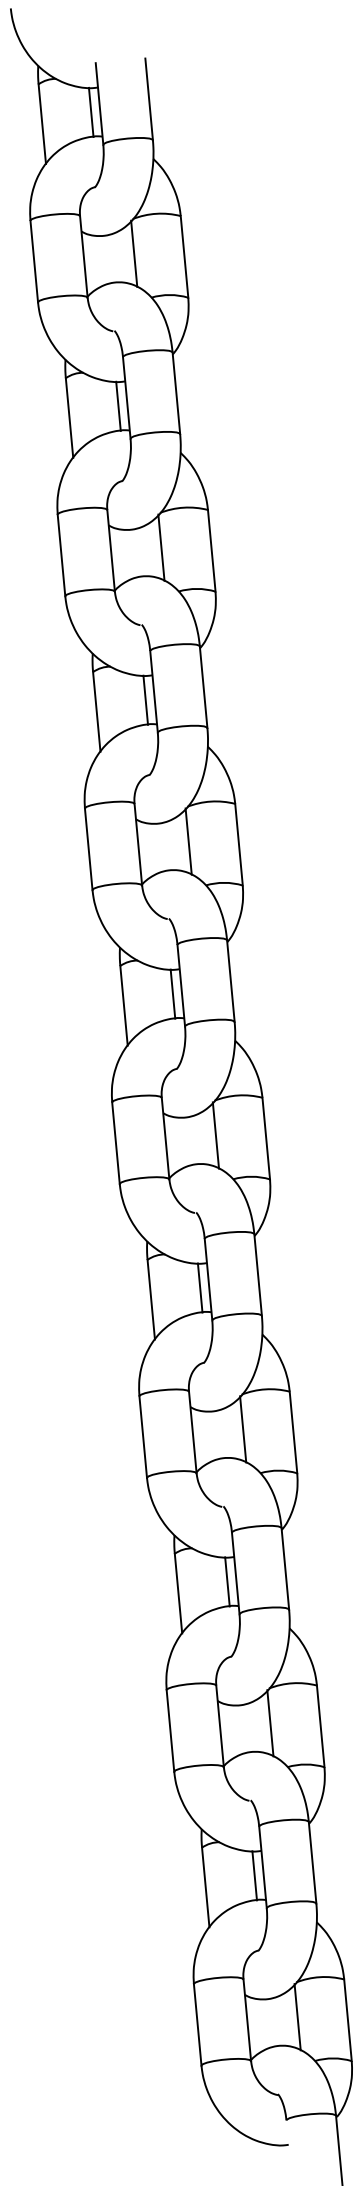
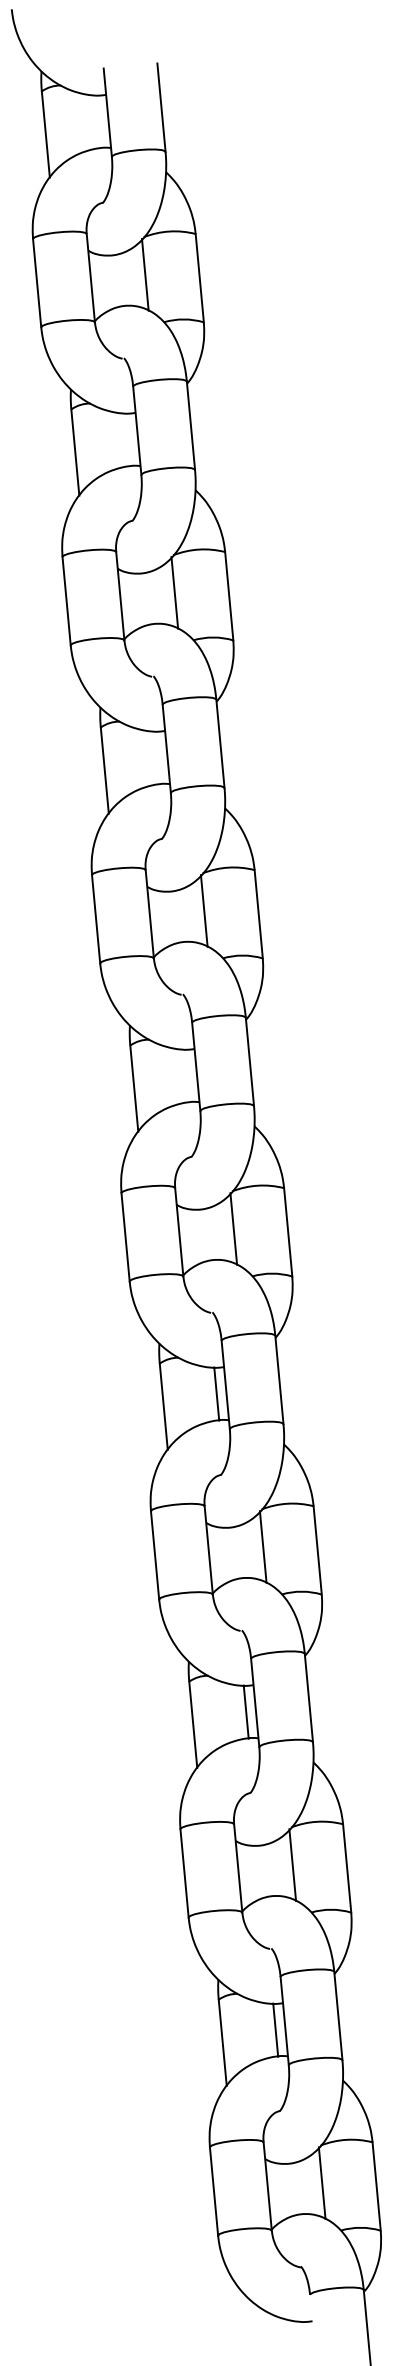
line: (90, 112) -> (98, 121), removed
line: (118, 405) -> (128, 438), removed
line: (145, 699) -> (157, 757), removed
line: (172, 993) -> (186, 1075), removed

